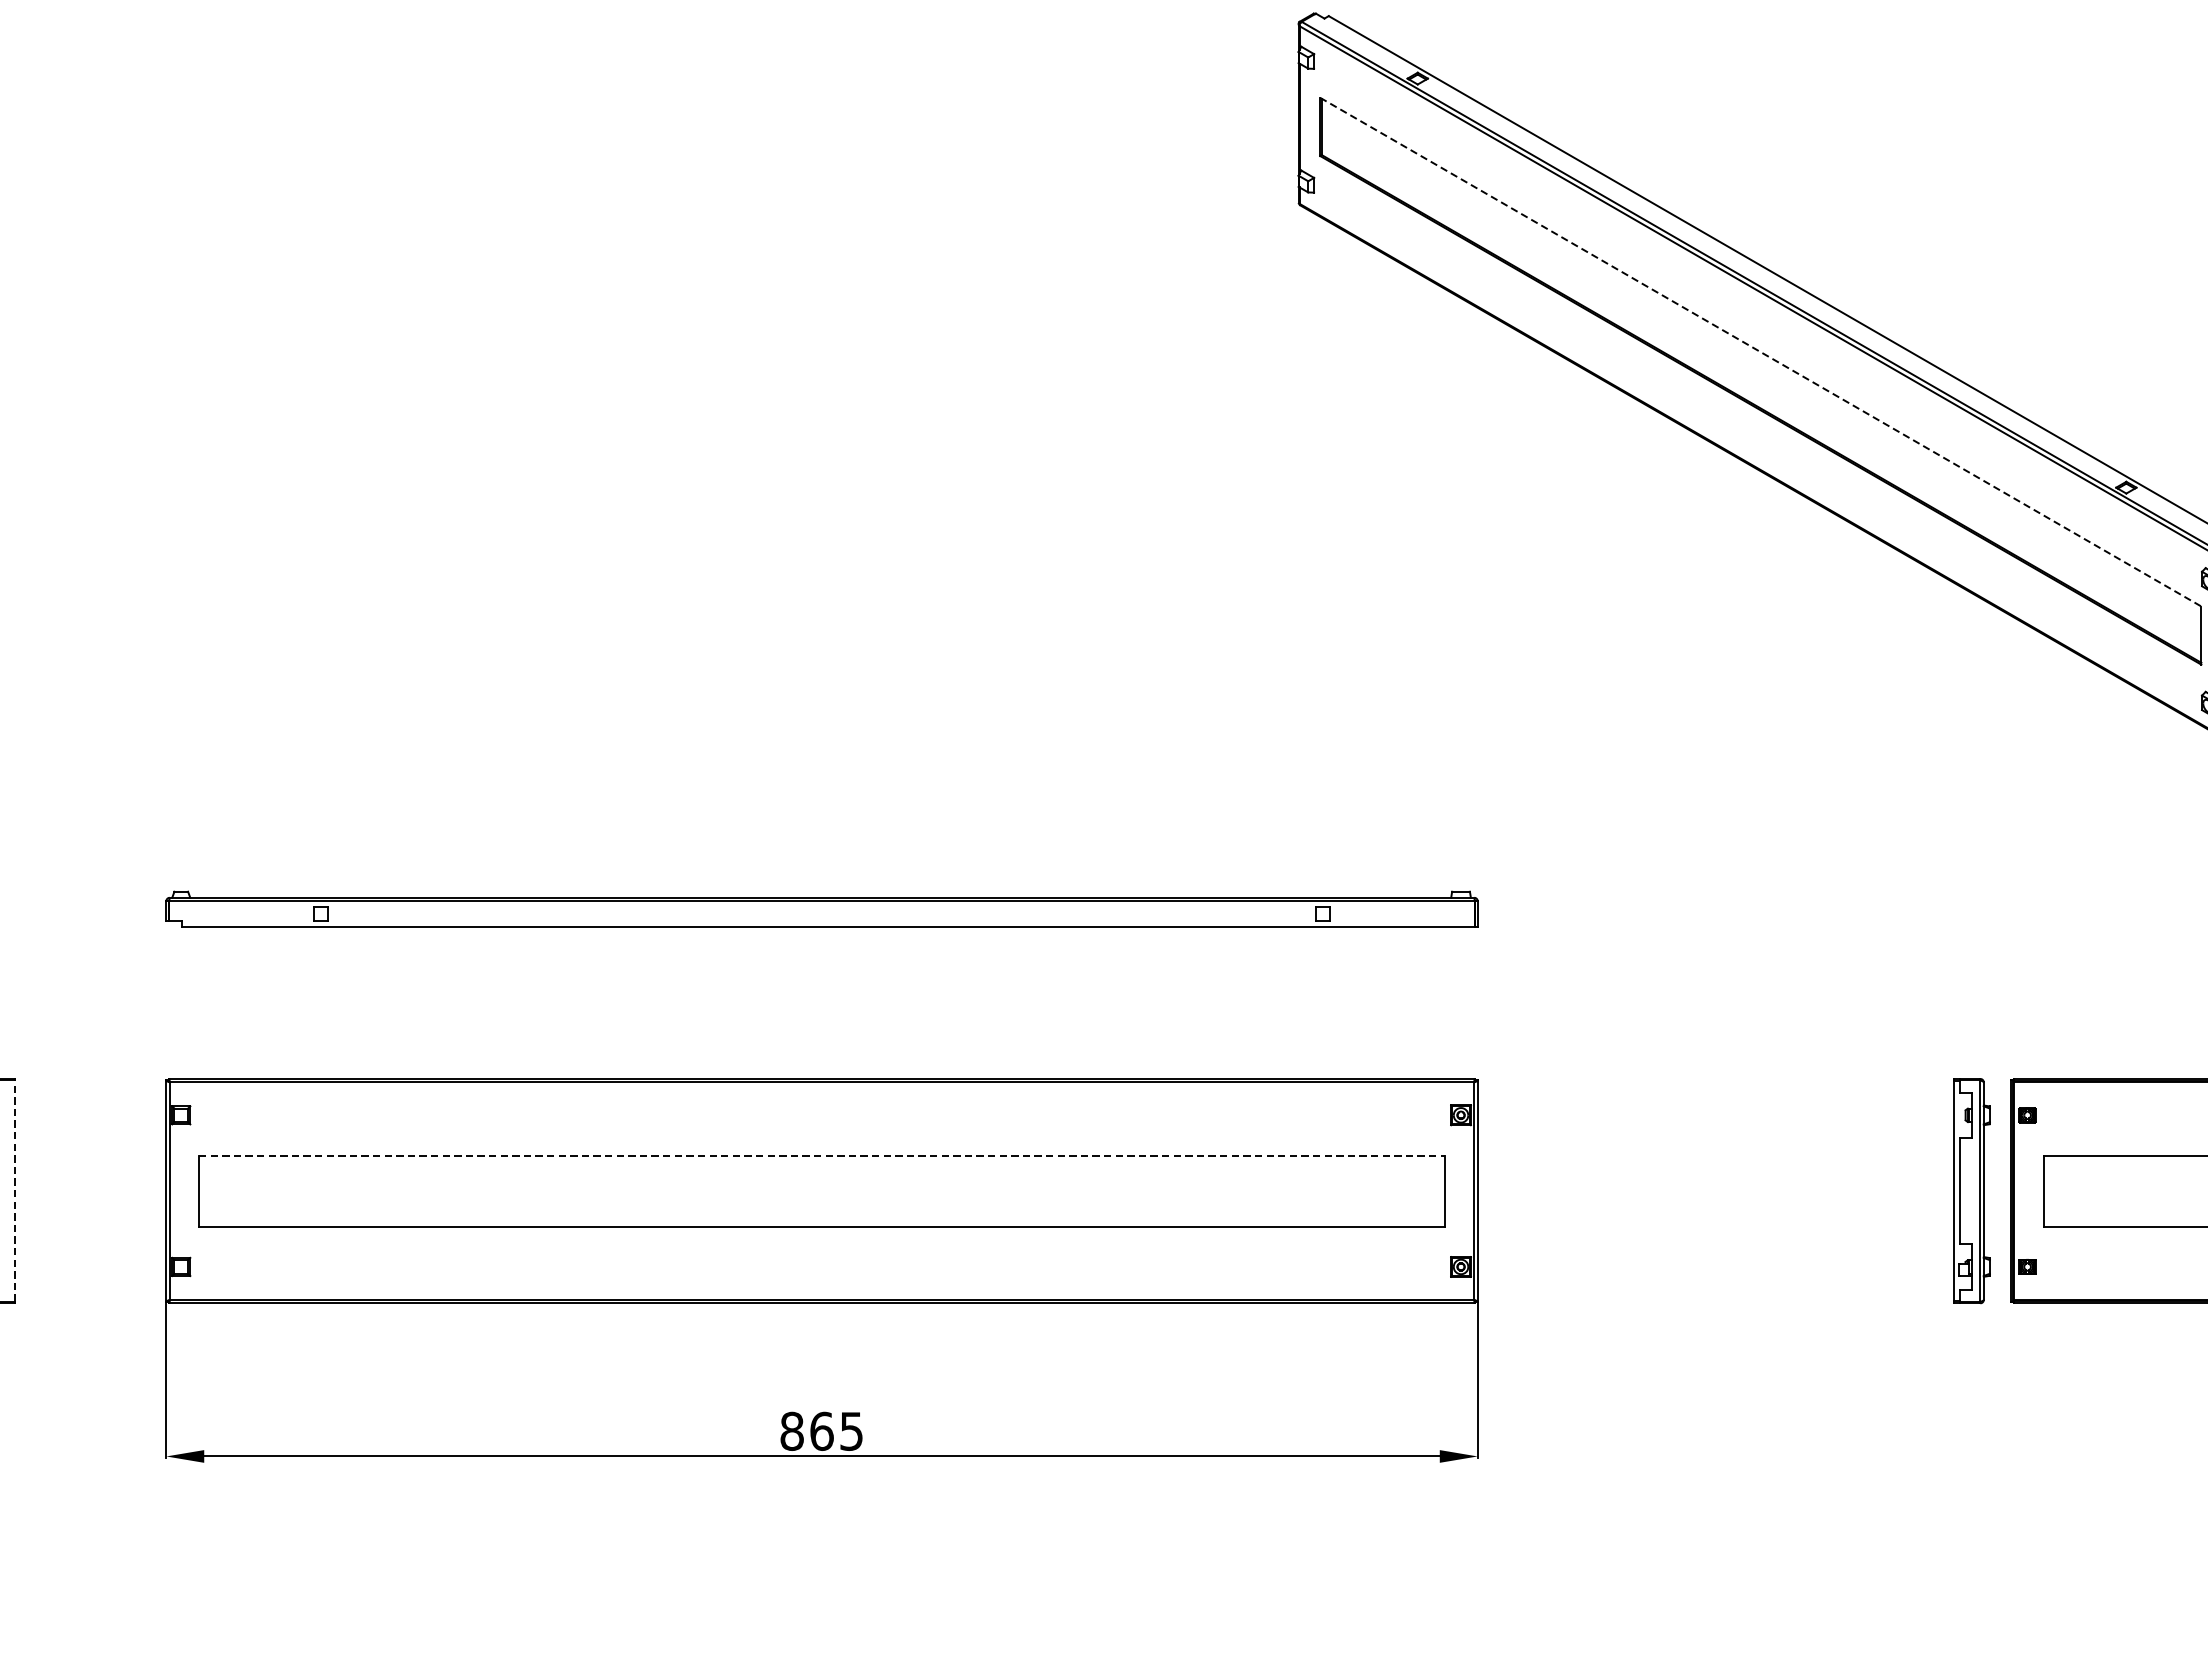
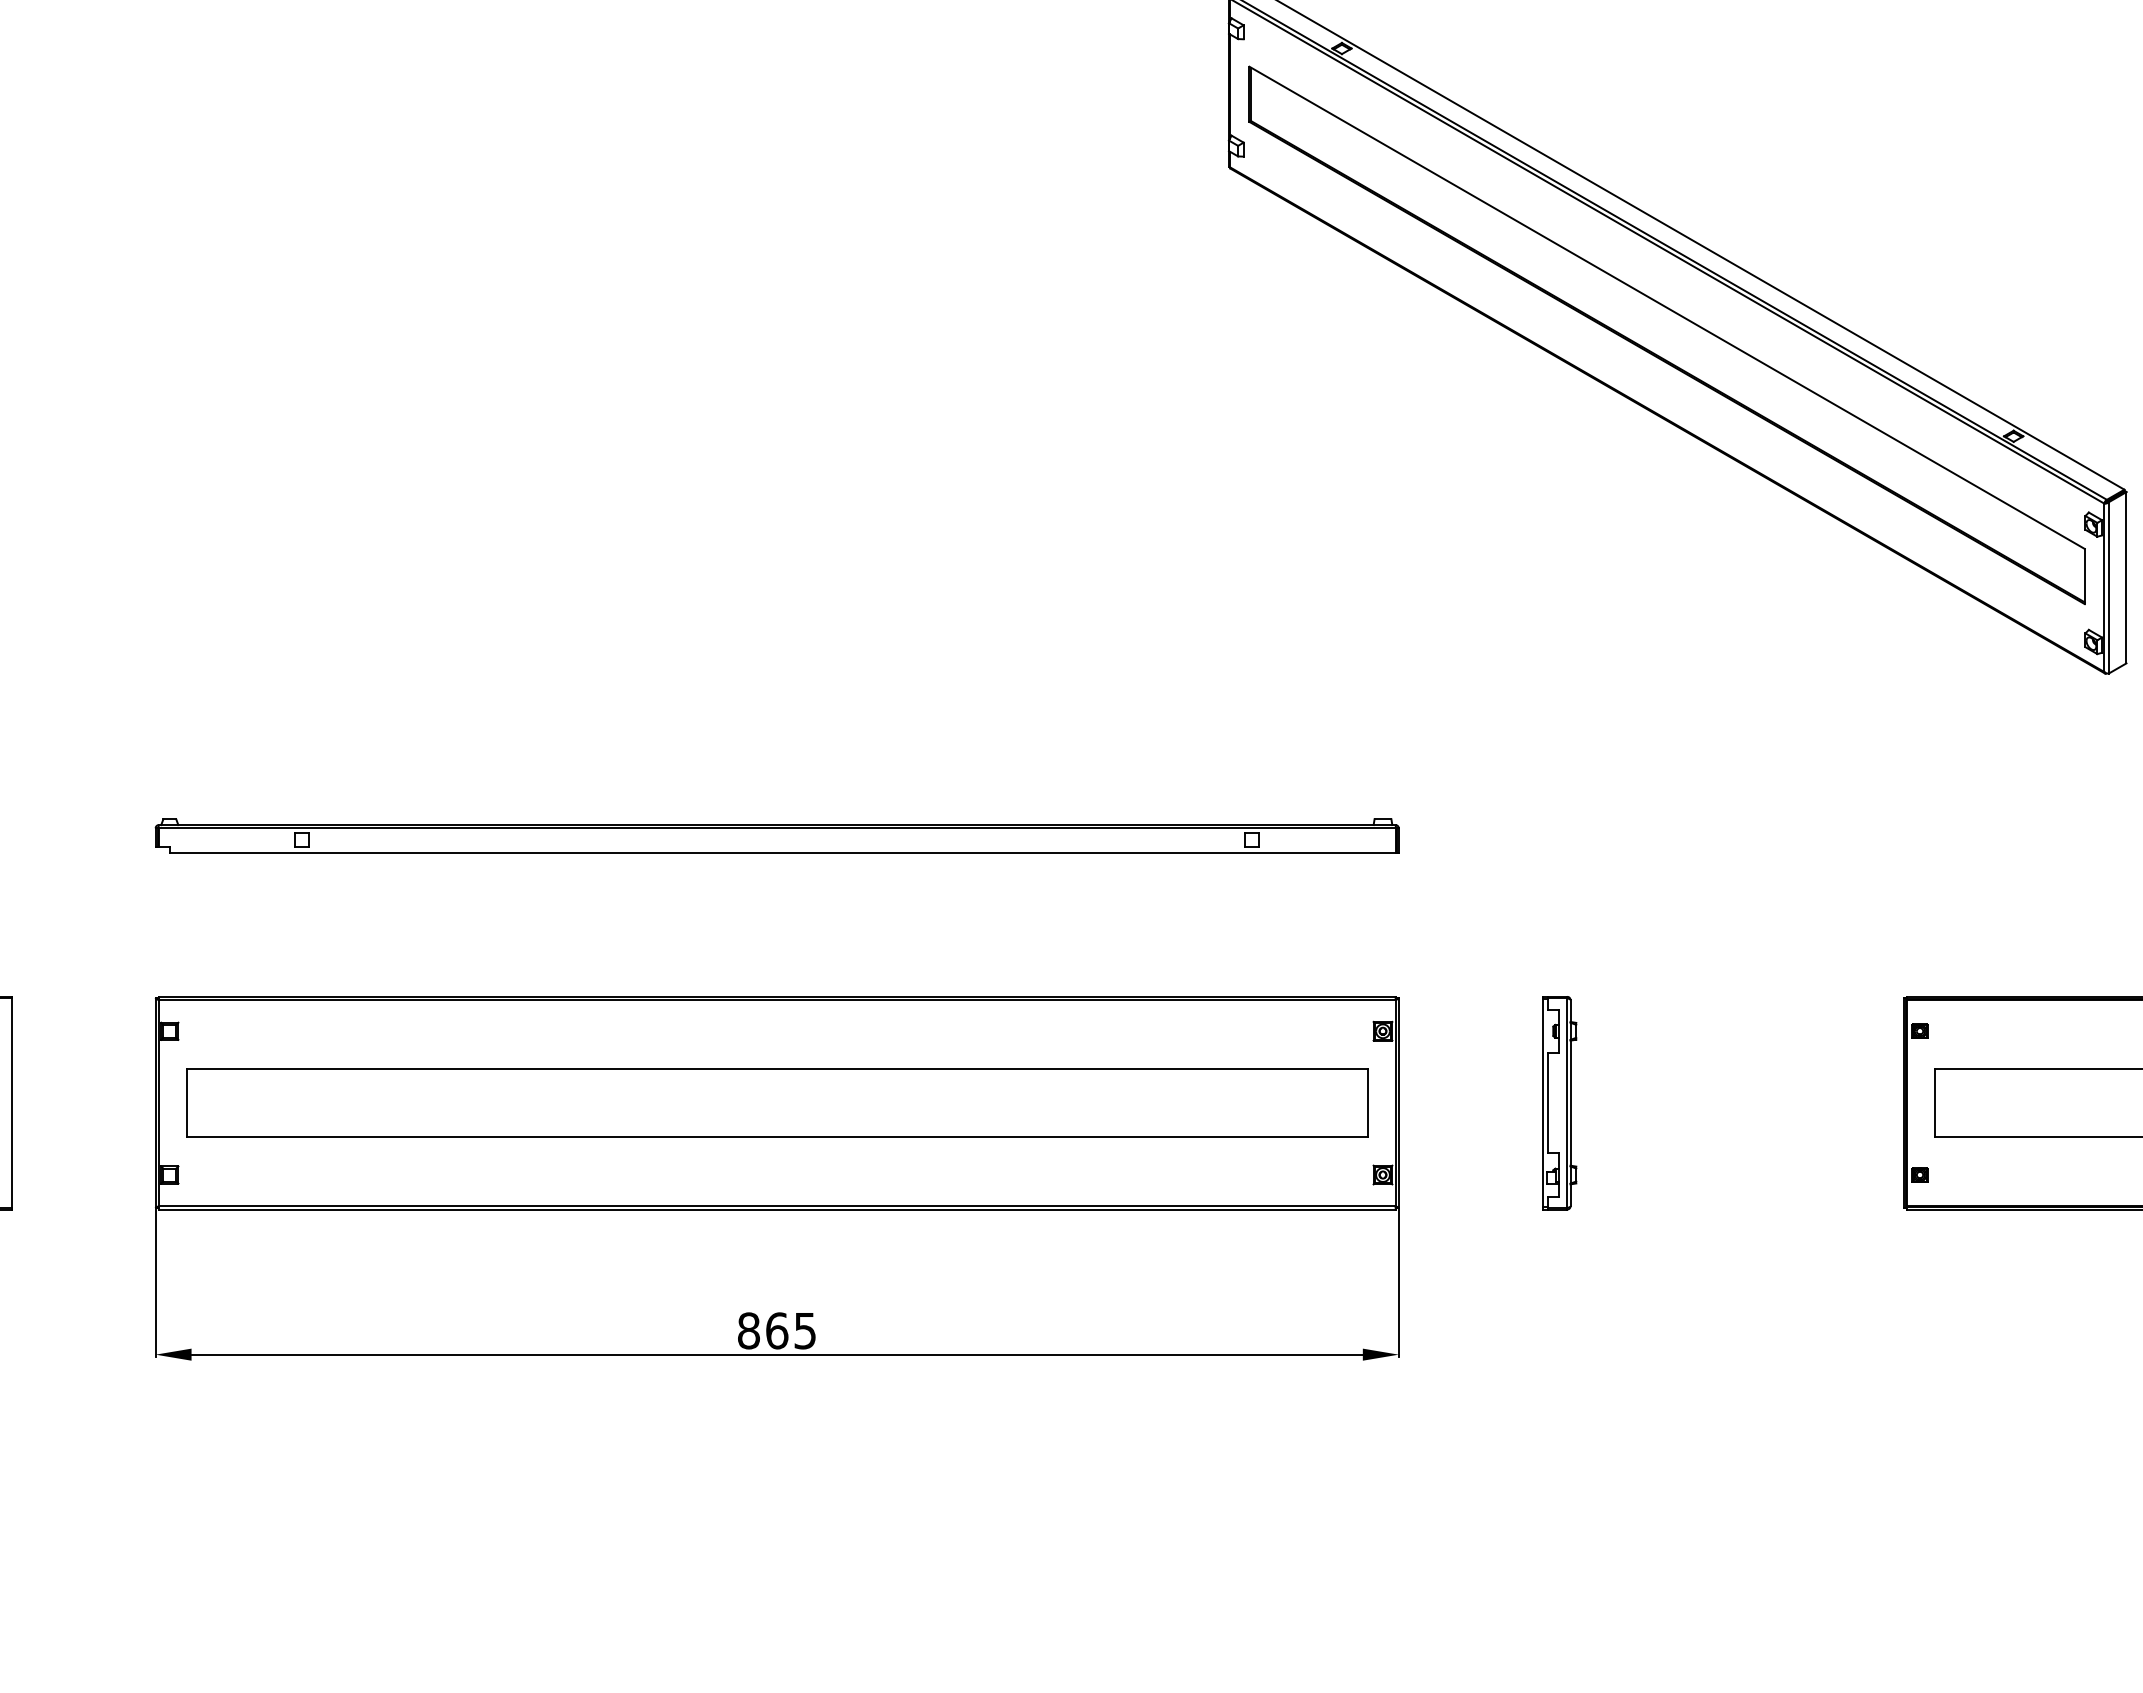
line: (1761, 352) -> (1667, 308), dashed -> solid
line: (822, 1155) -> (777, 1069), dashed -> solid
line: (14, 1191) -> (11, 1103), dashed -> solid
part: (1972, 1191) -> (1559, 1103), moved

